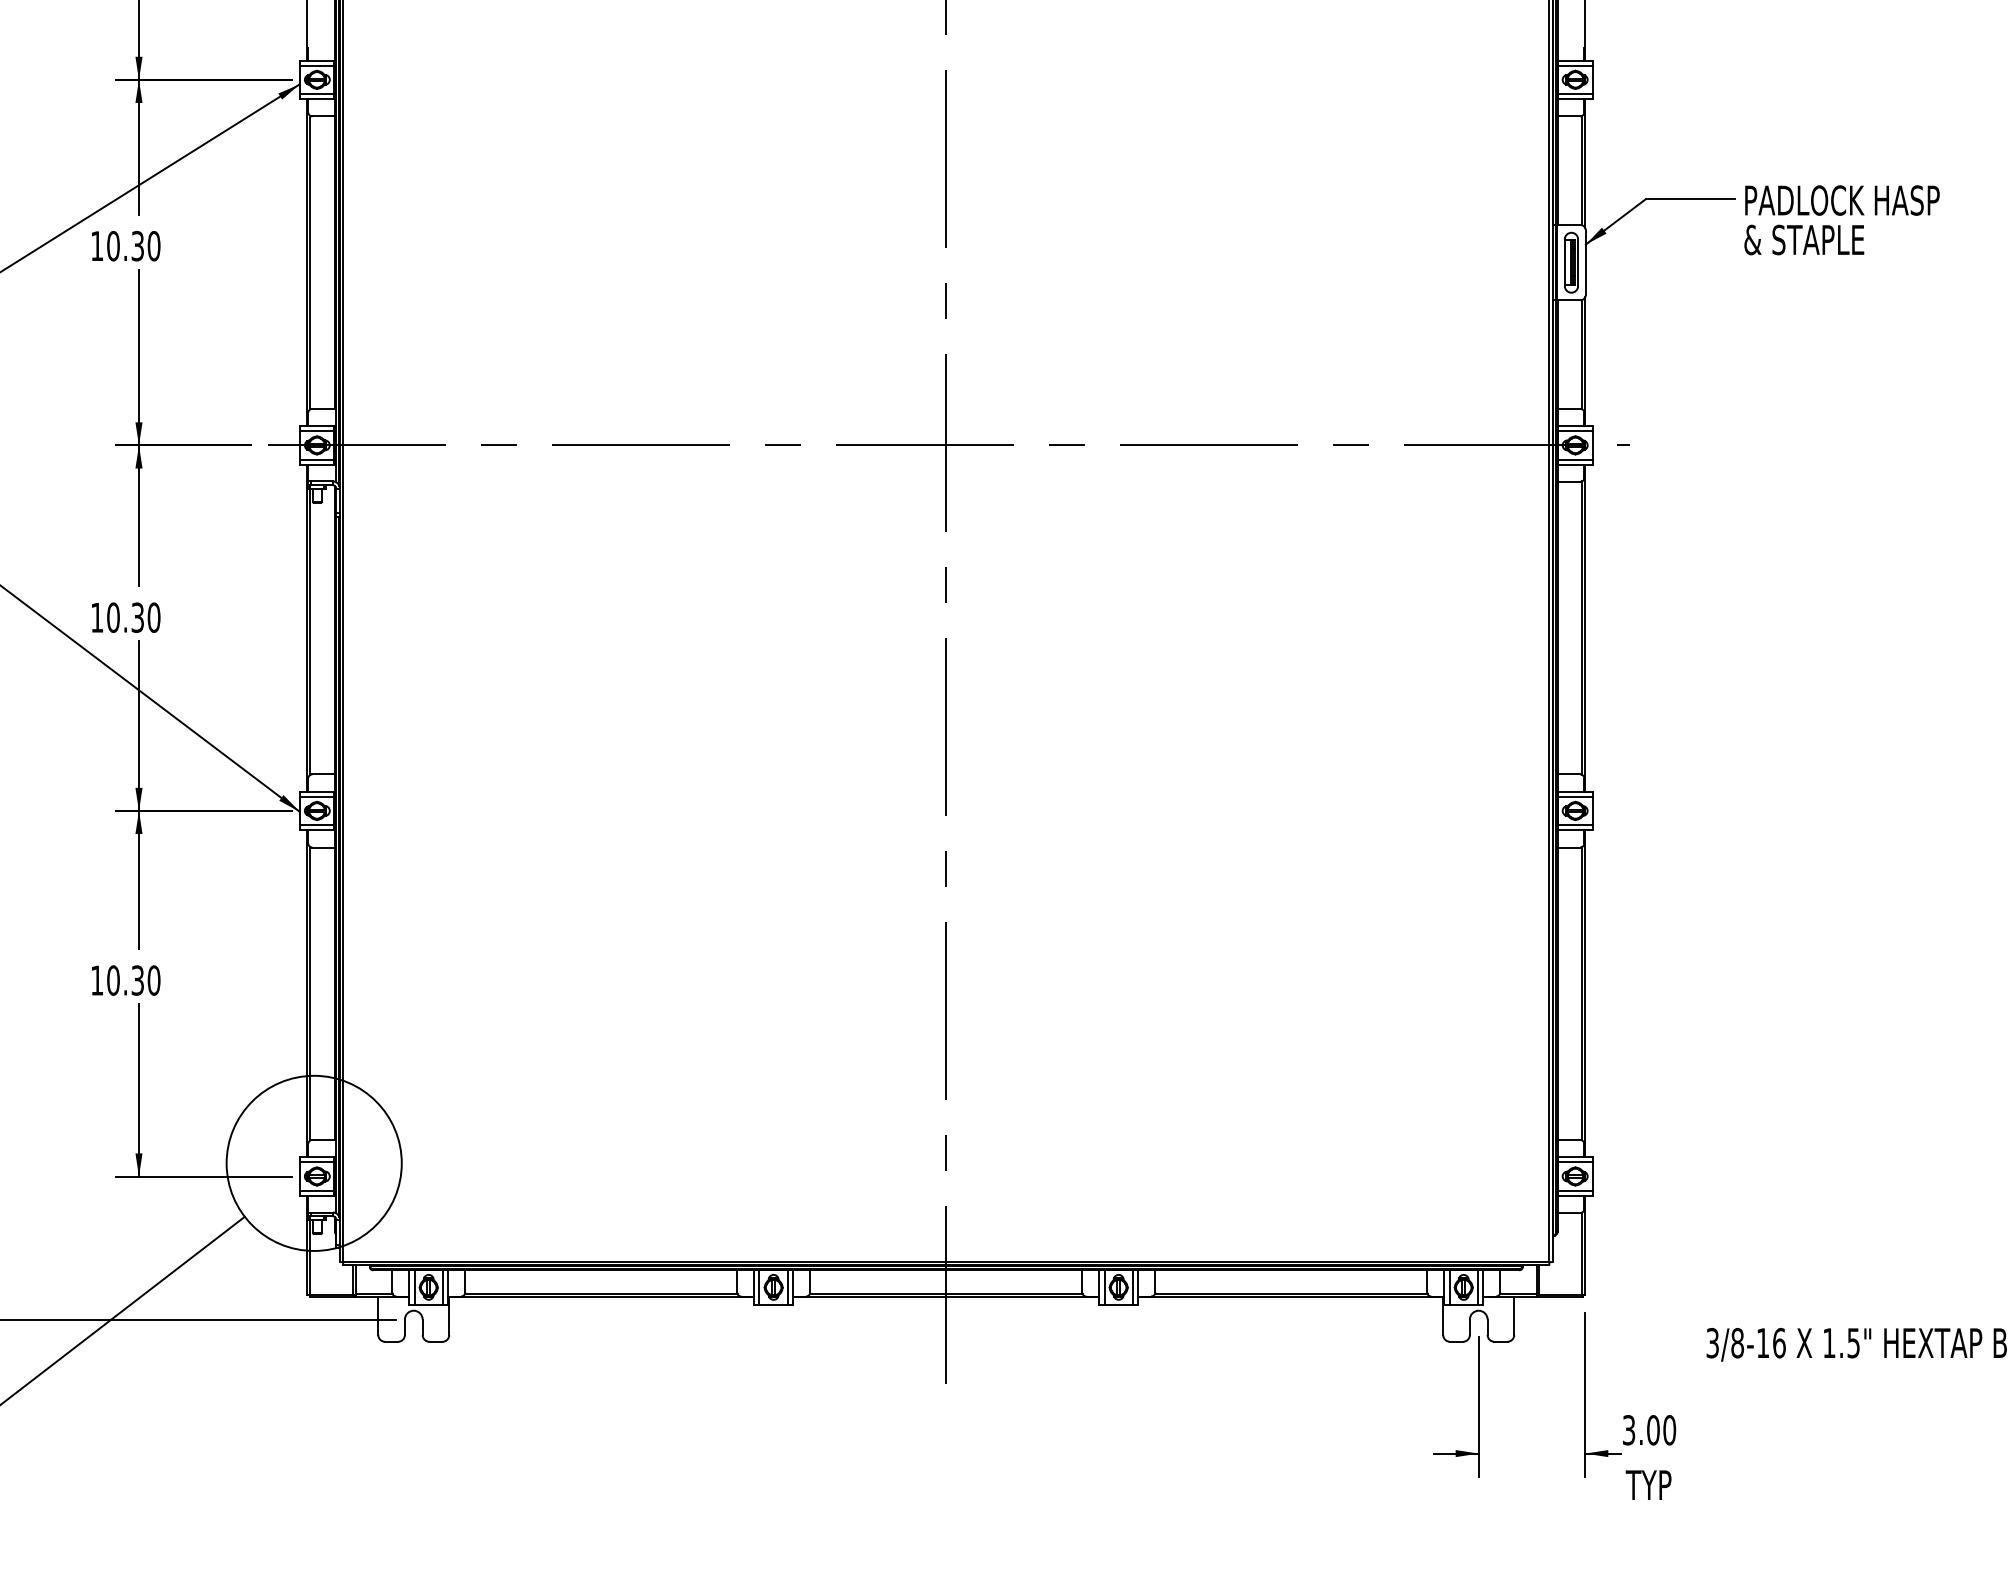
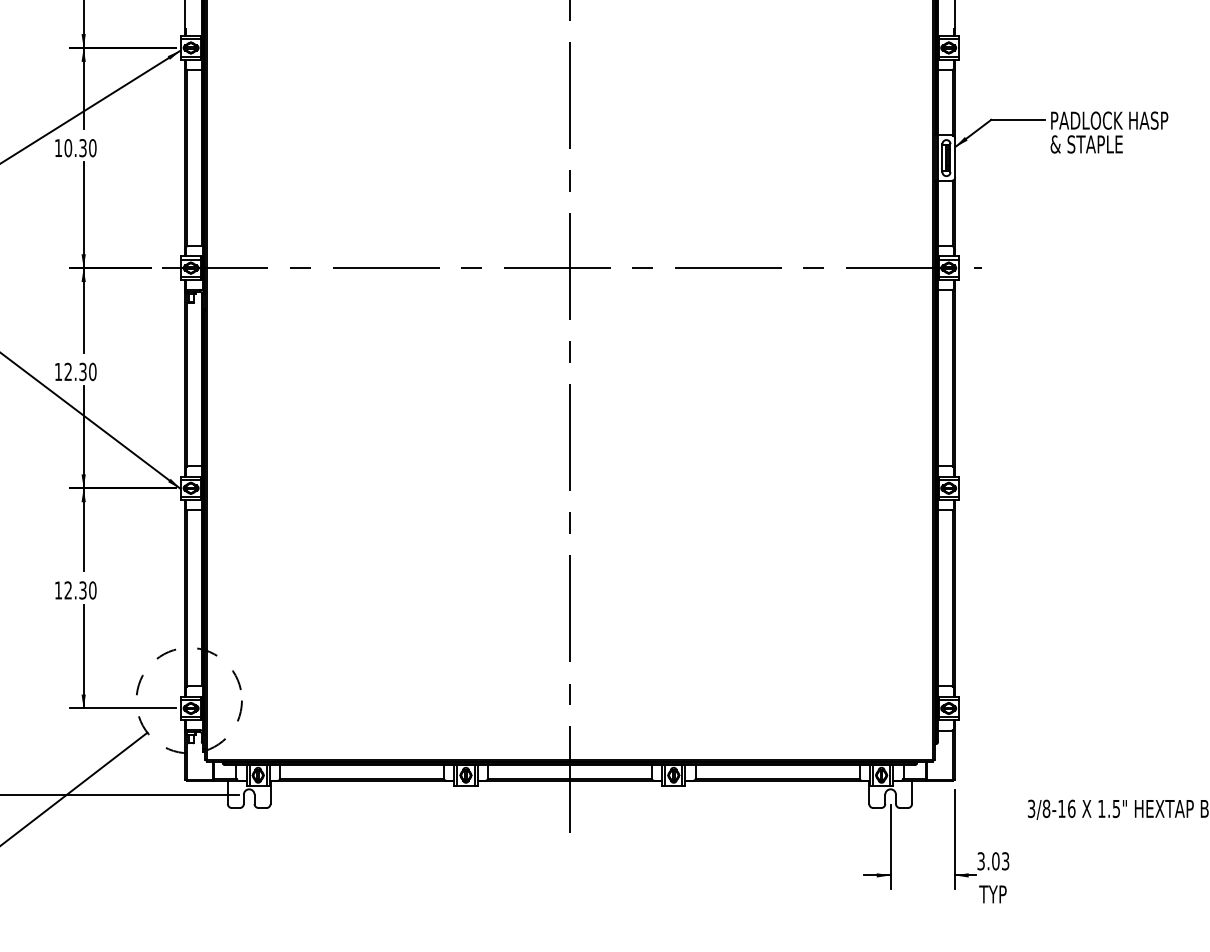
text: (113, 616) -> (68, 371), 10.30 -> 12.30
text: (113, 980) -> (68, 590), 10.30 -> 12.30
circle: (312, 1163) -> (188, 700), solid -> dashed
text: (1669, 1430) -> (1005, 861), 3.00 -> 3.03

